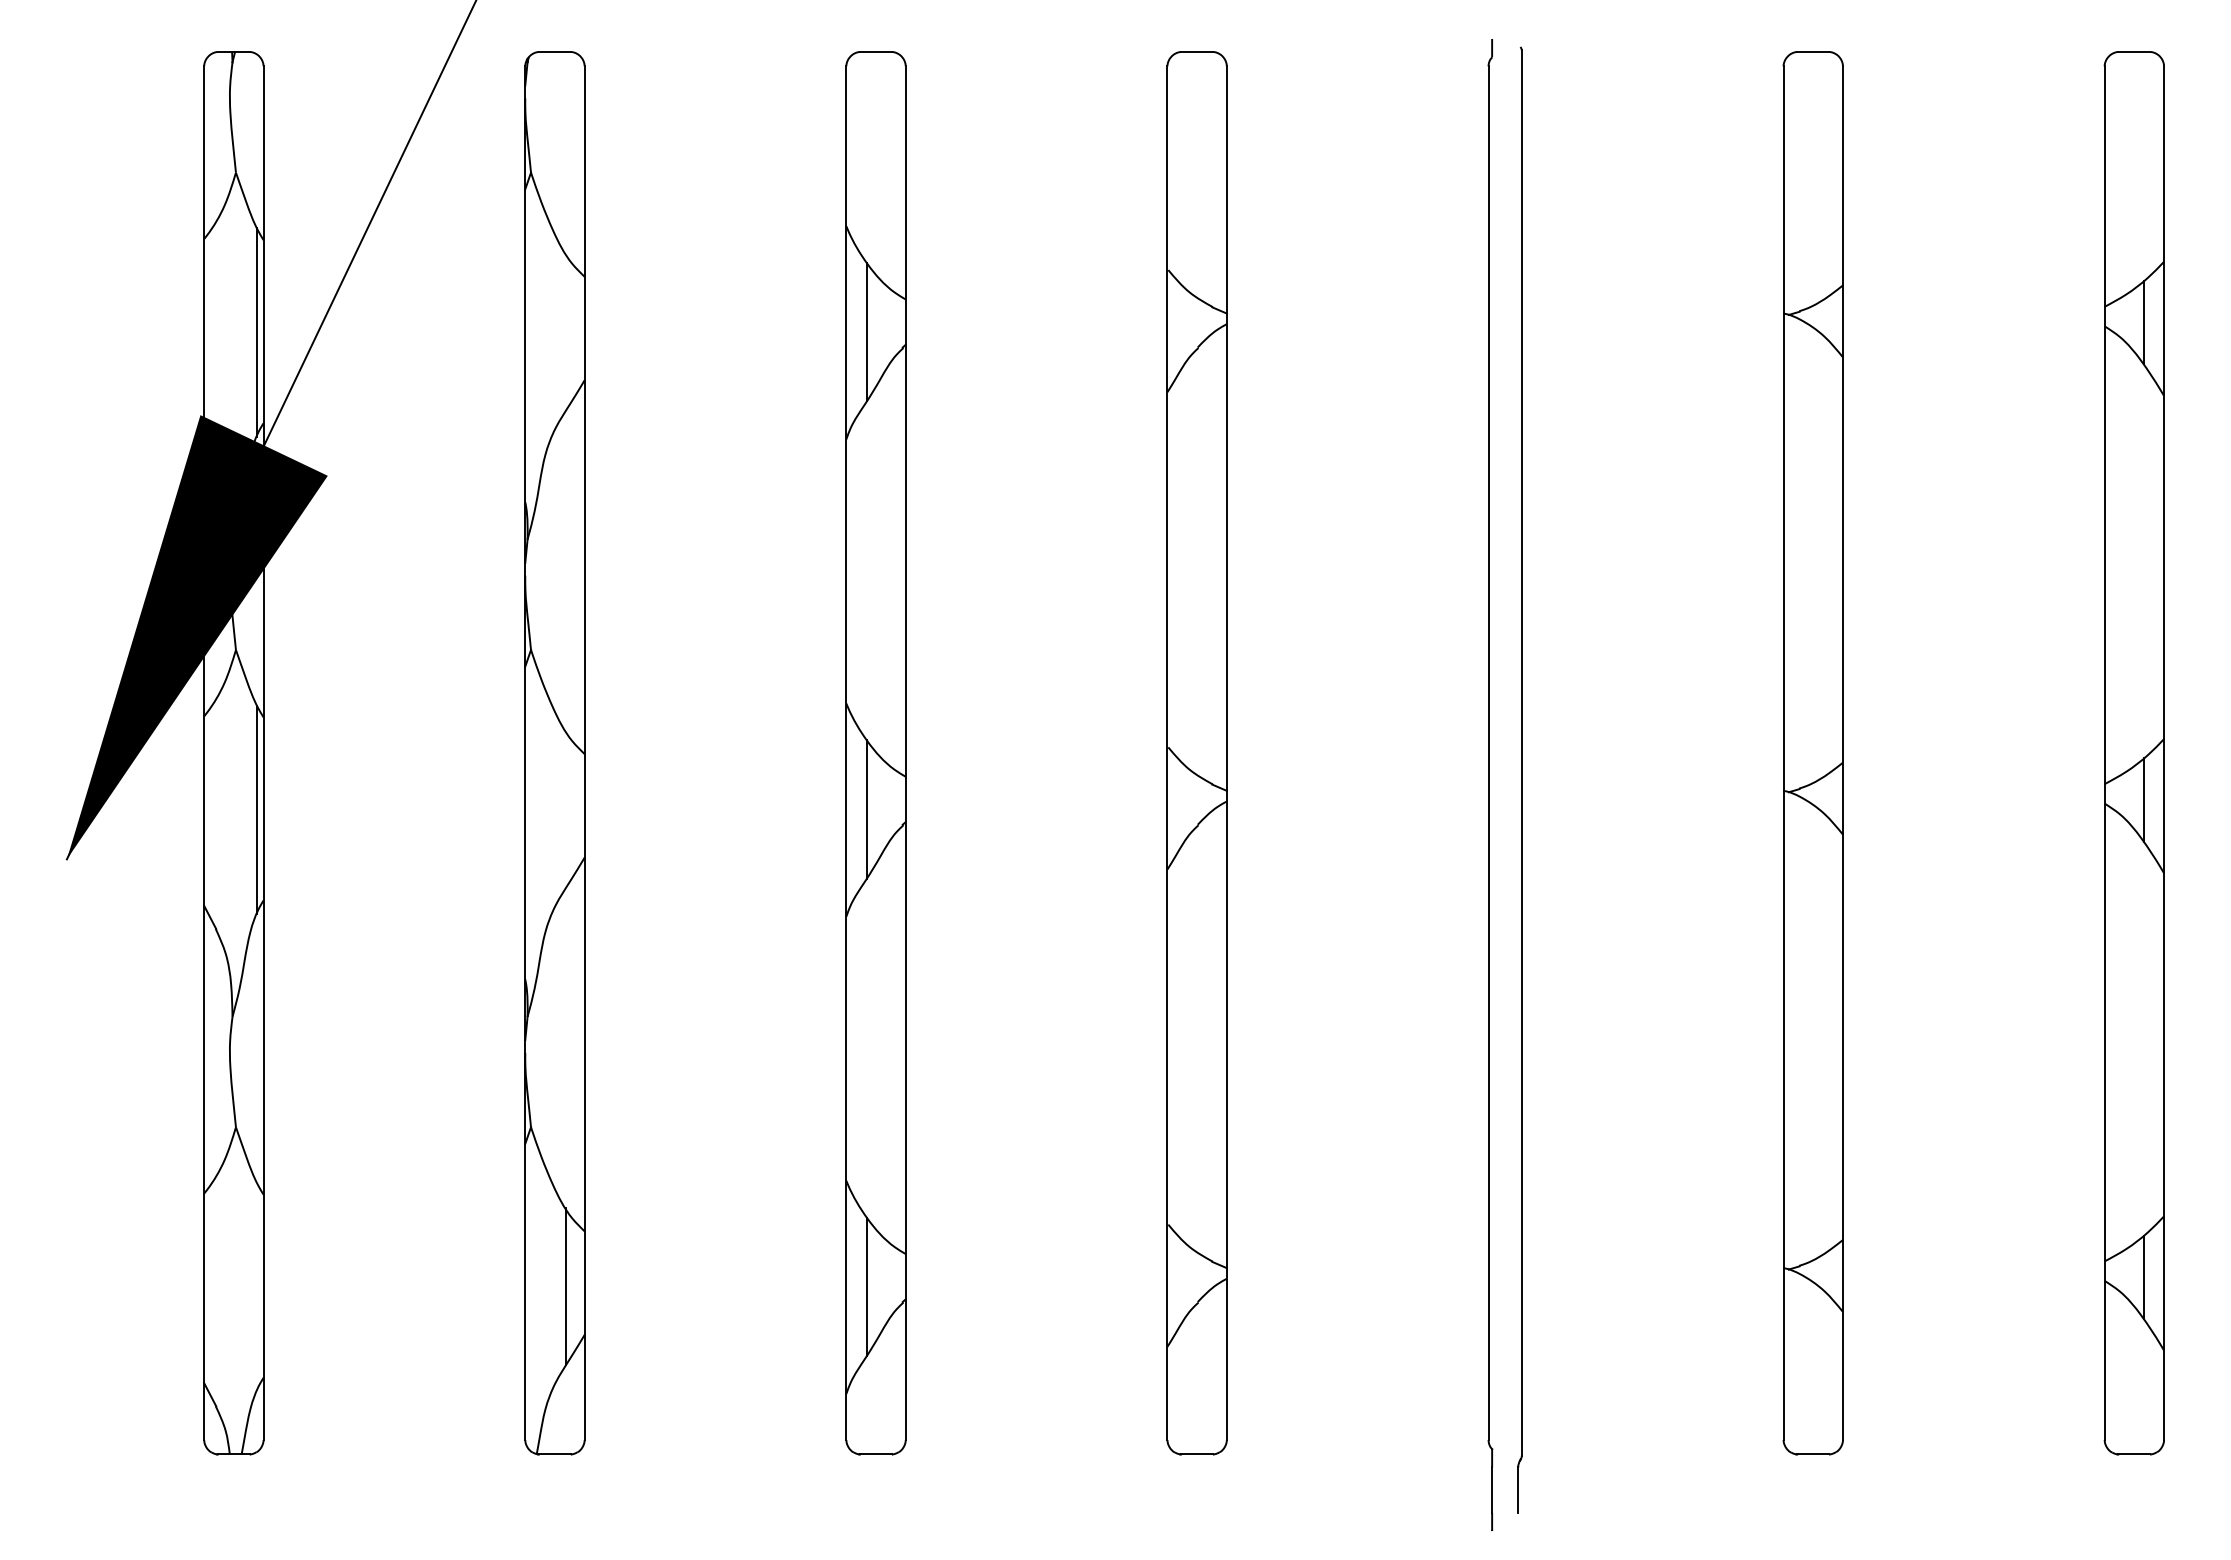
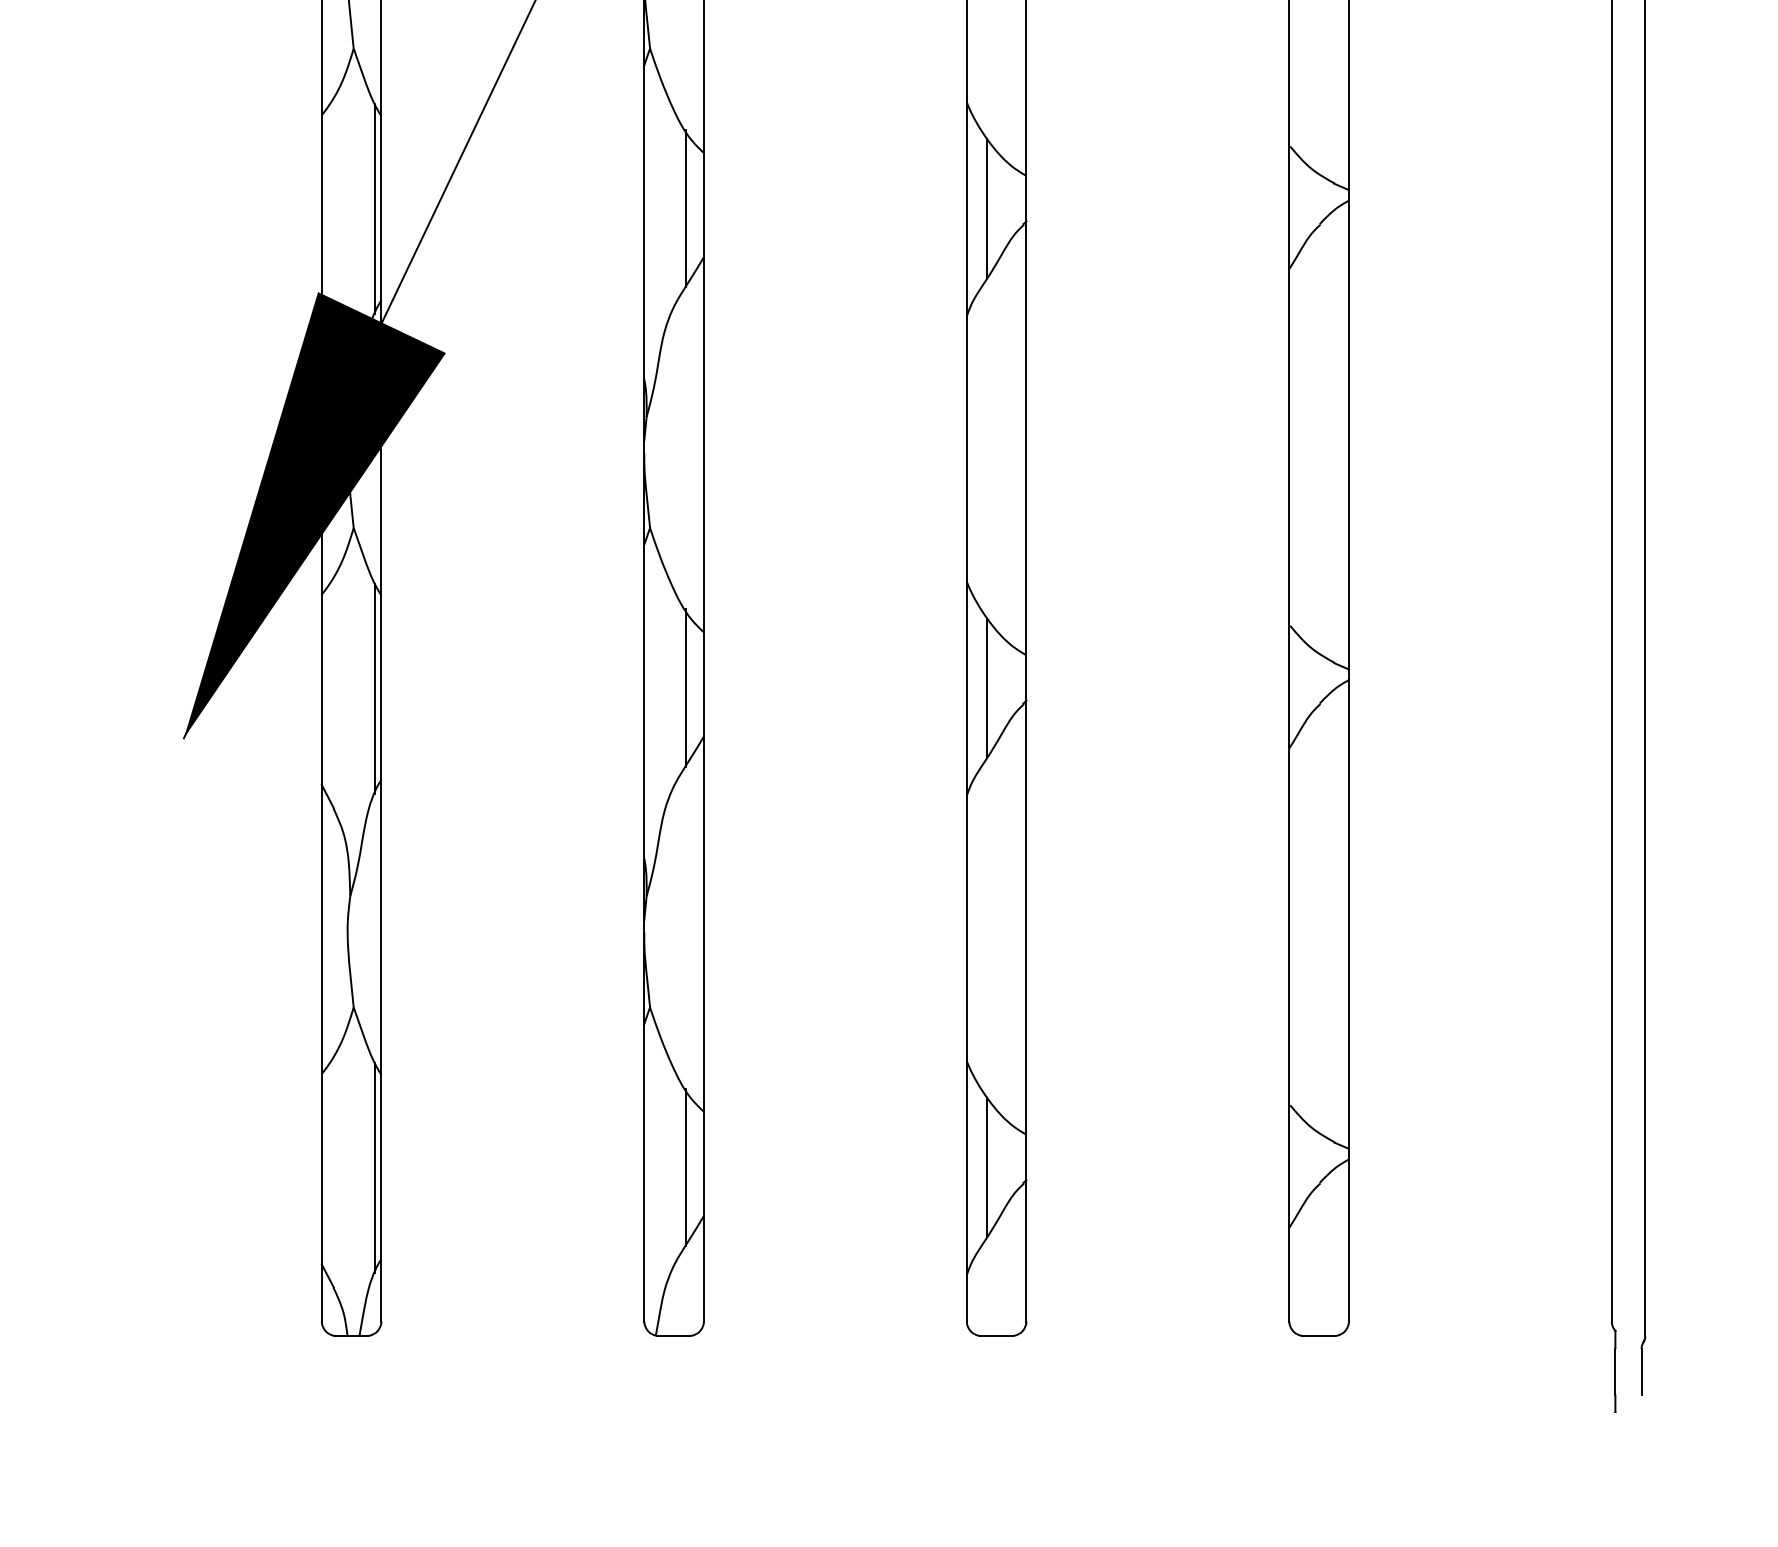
line: (566, 331) -> (685, 208), added
line: (566, 808) -> (685, 687), added
line: (257, 1286) -> (375, 1167), added

